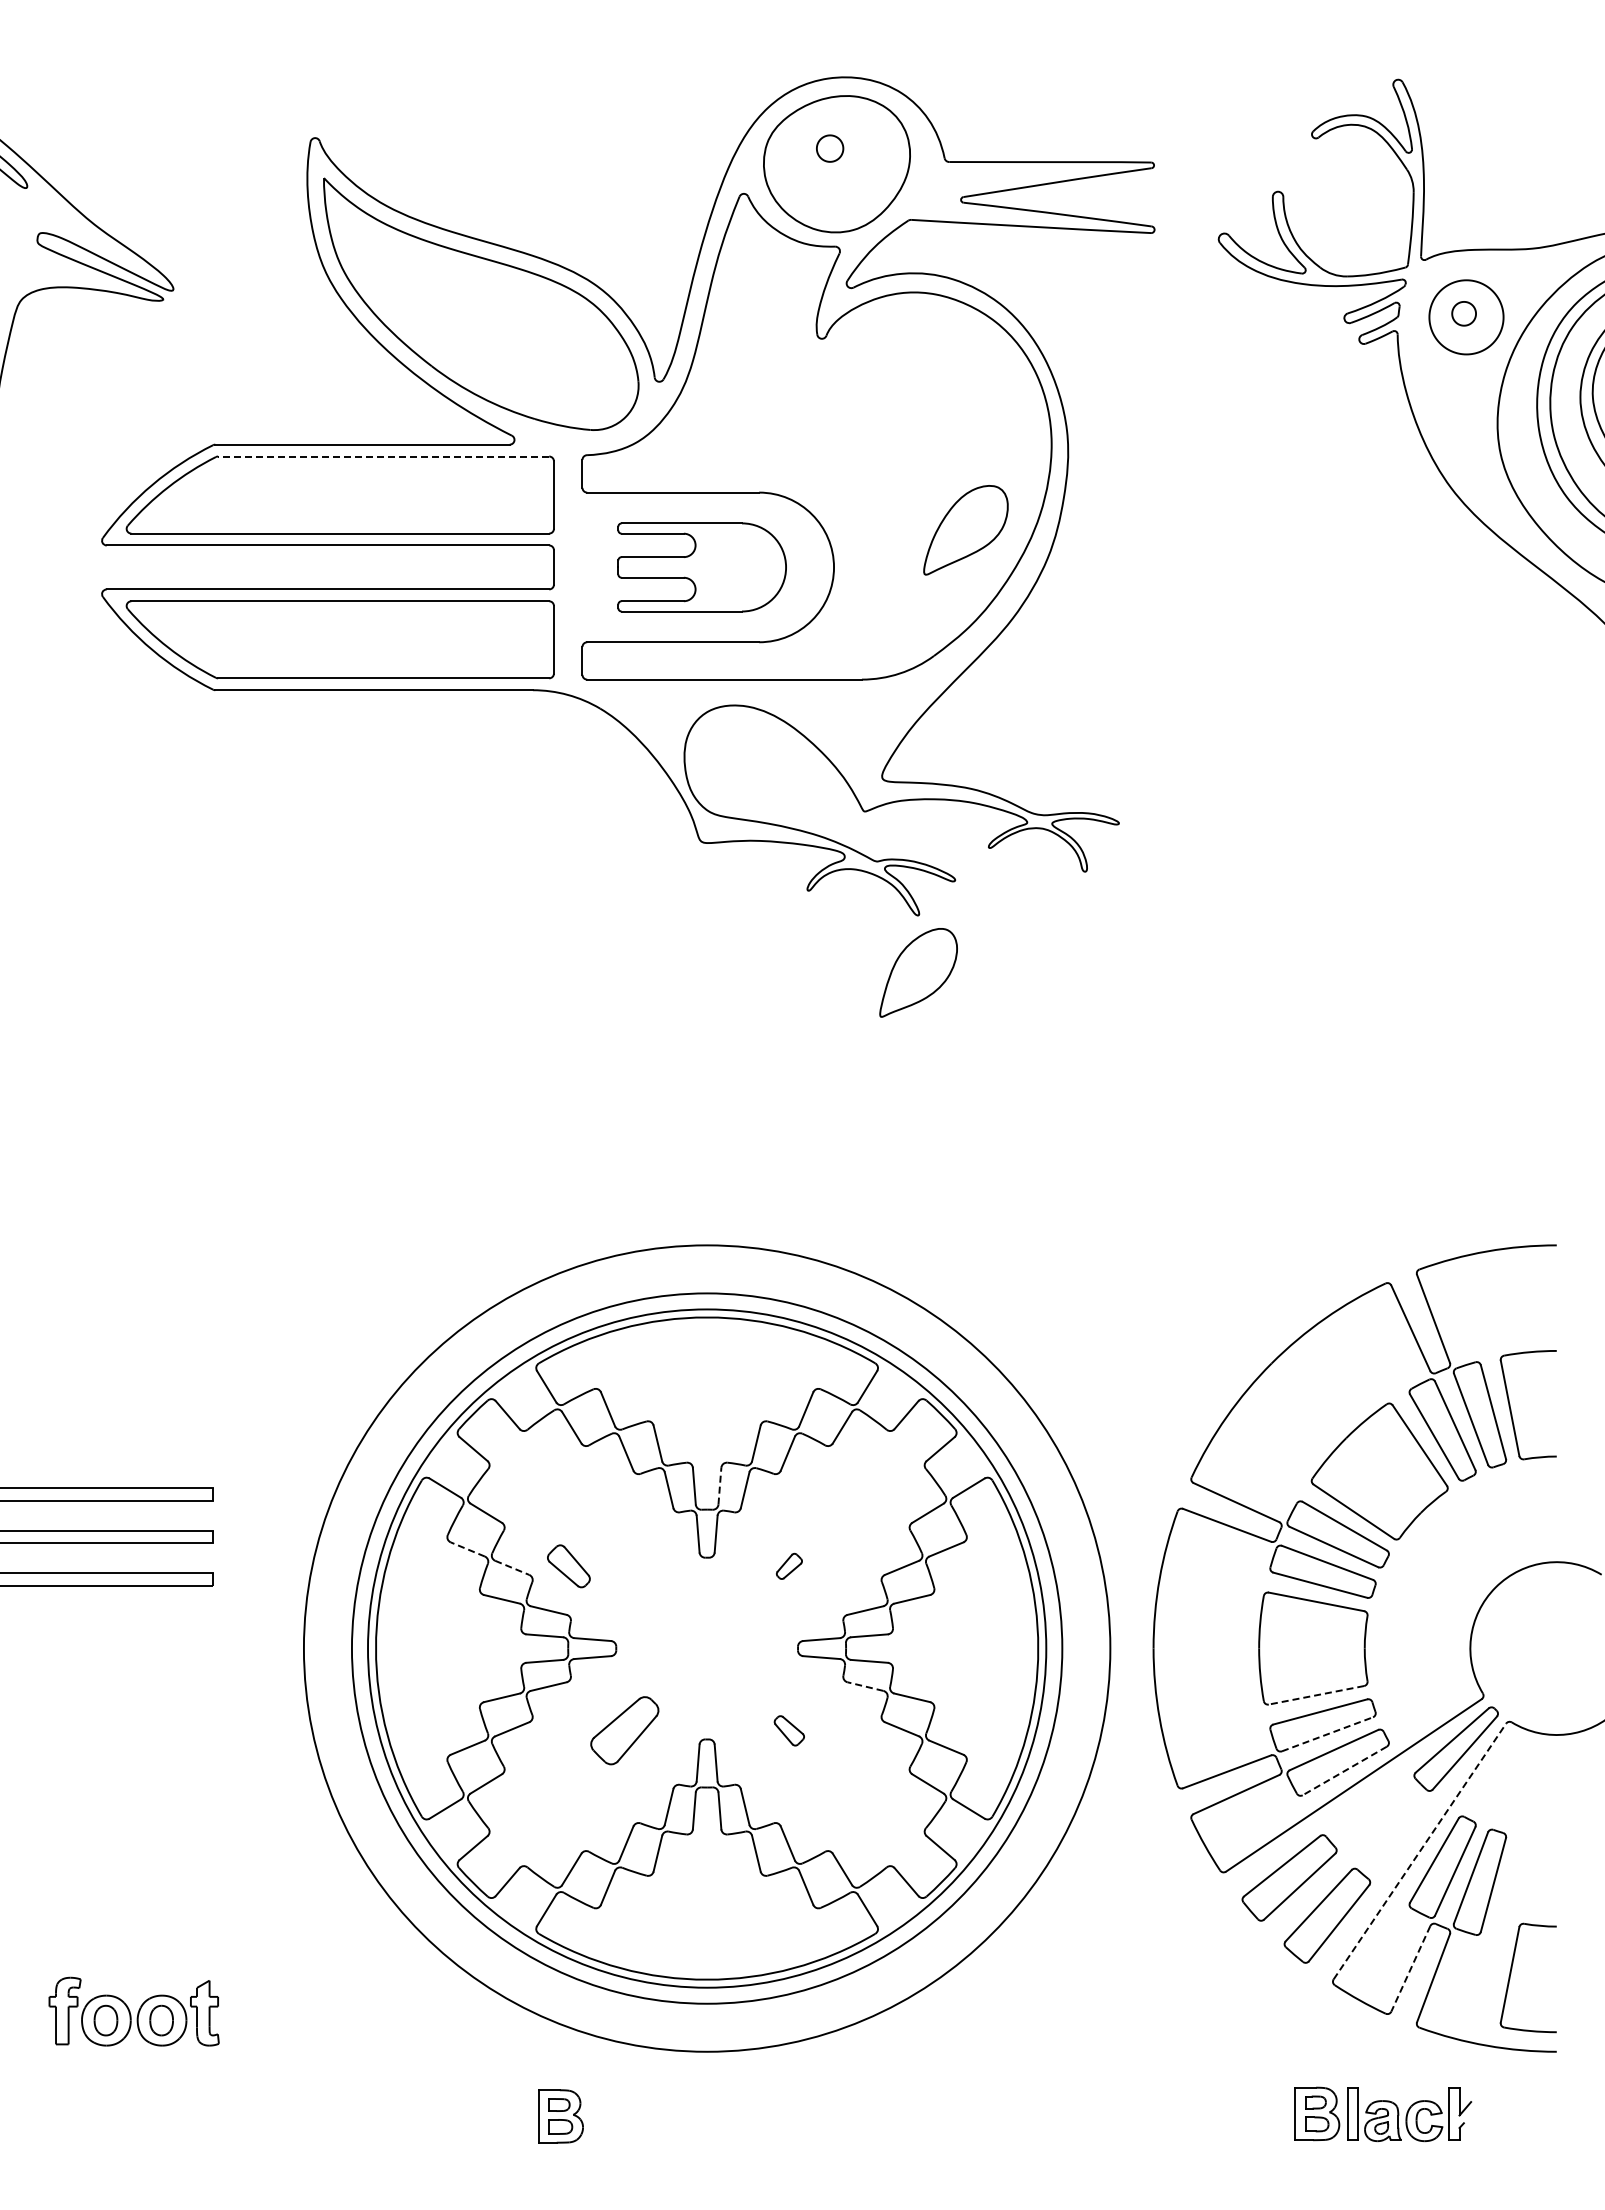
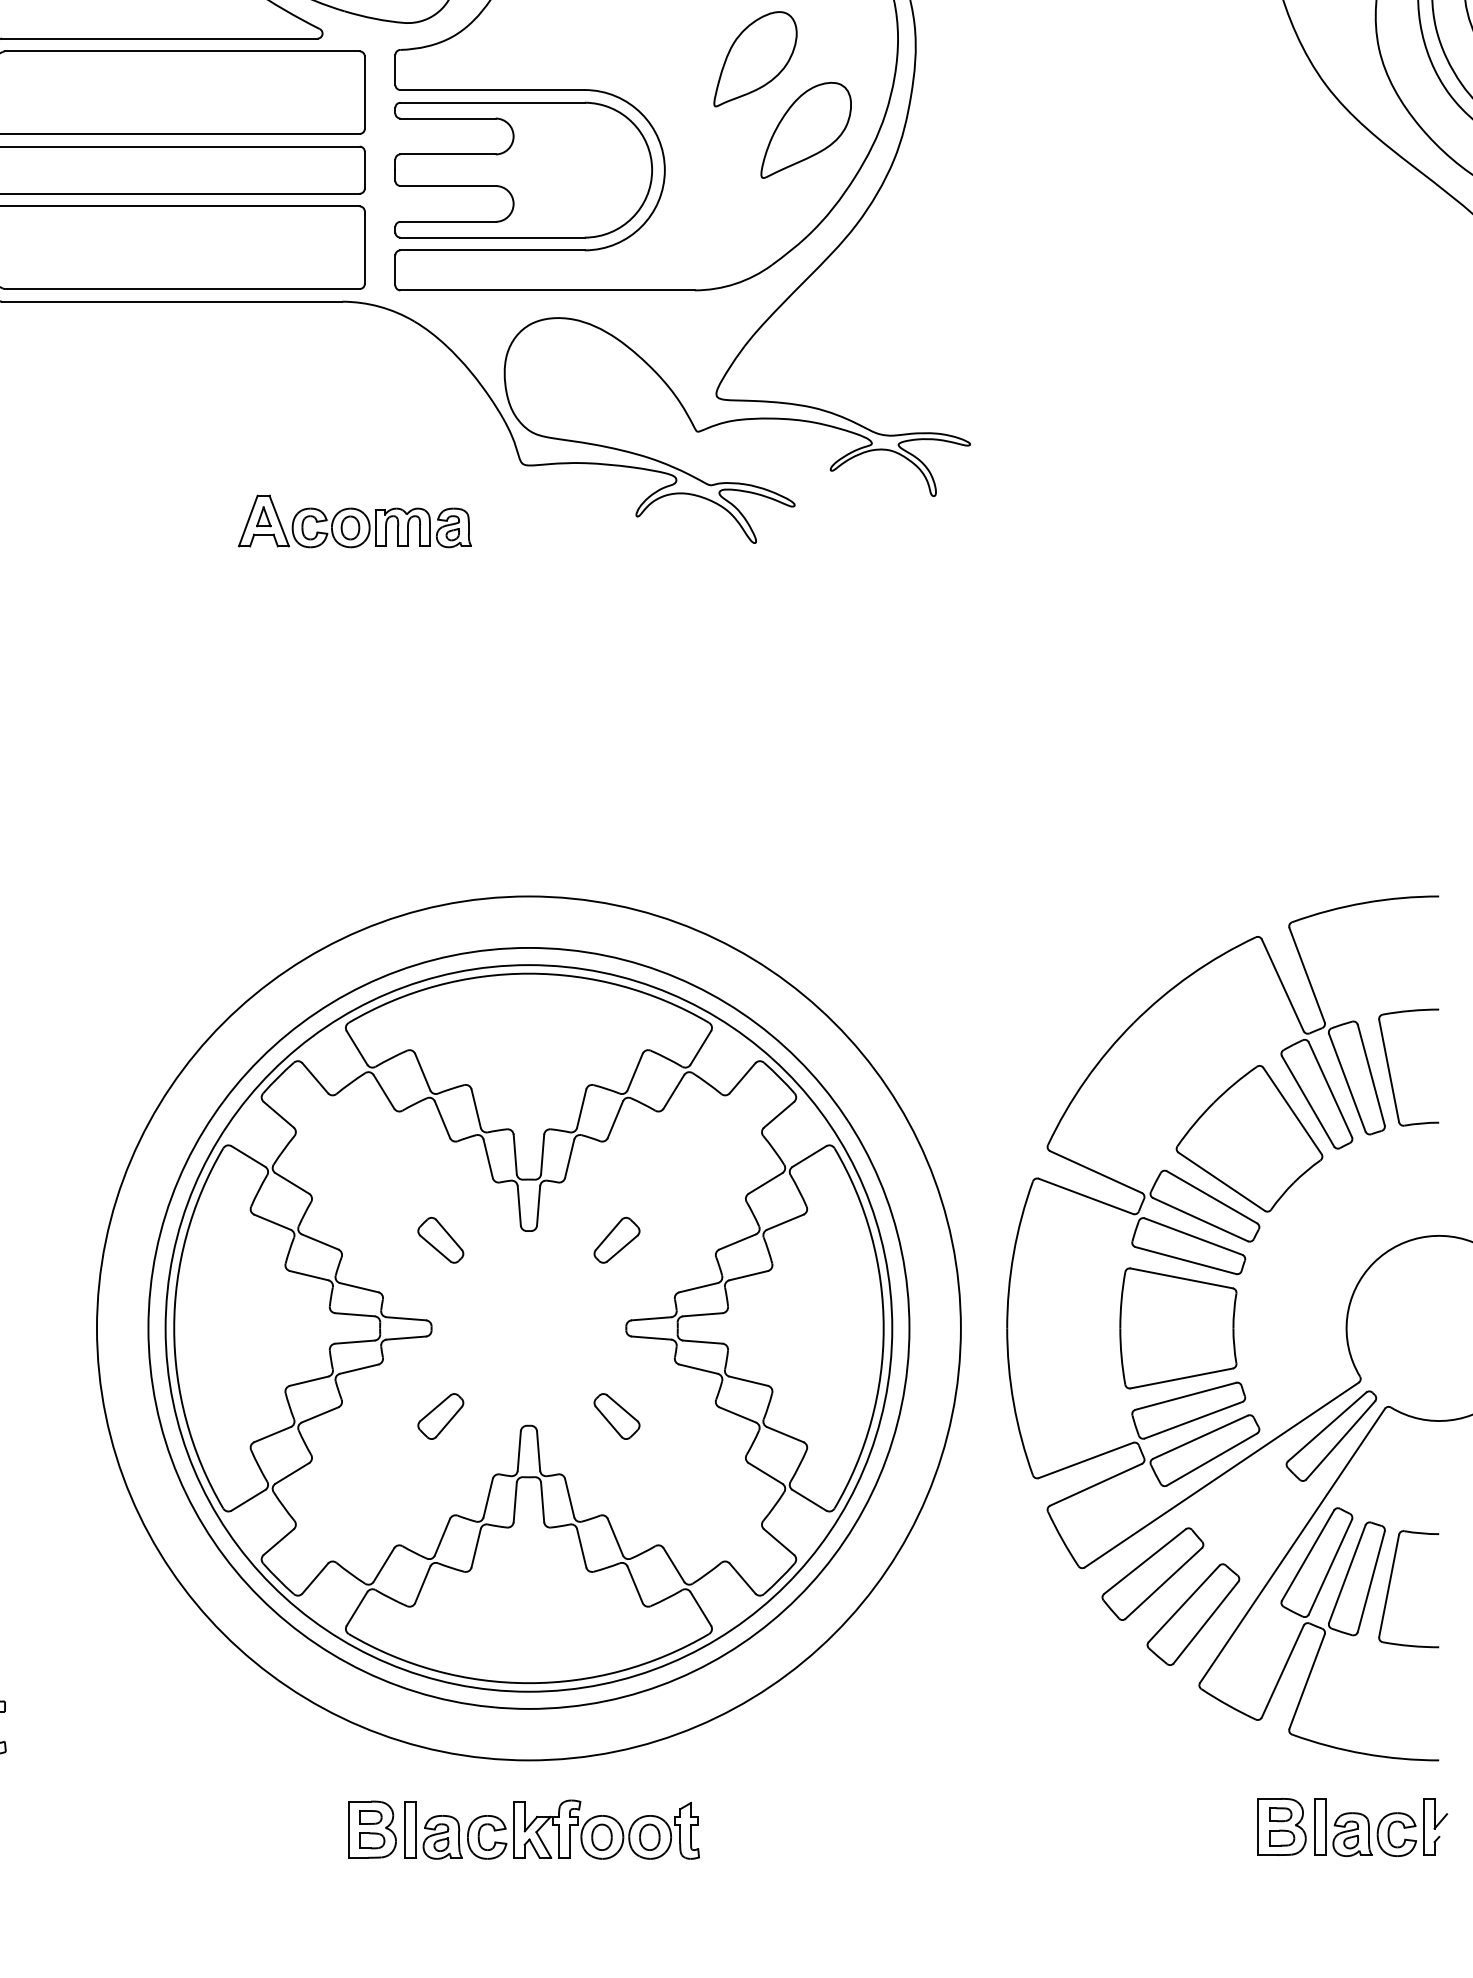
line: (383, 456) -> (182, 51), dashed -> solid
part: (701, 567) -> (522, 170), size x1.43
part: (544, 895) -> (354, 521), added
part: (918, 972) -> (755, 58), moved
line: (719, 1485) -> (542, 1153), dashed -> solid
line: (467, 1549) -> (272, 1222), dashed -> solid
part: (568, 1566) -> (440, 1240), moved
part: (789, 1566) -> (617, 1240), size x1.67
line: (512, 1568) -> (320, 1242), dashed -> solid
line: (865, 1686) -> (698, 1369), dashed -> solid
line: (1316, 1695) -> (1181, 1378), dashed -> solid
part: (624, 1730) -> (440, 1416), size x0.62
part: (789, 1730) -> (617, 1416), size x1.43
line: (1327, 1734) -> (1193, 1420), dashed -> solid
line: (1344, 1770) -> (1211, 1459), dashed -> solid
line: (1420, 1851) -> (1293, 1545), dashed -> solid
line: (1410, 1968) -> (1282, 1671), dashed -> solid
part: (1511, 1974) -> (1390, 1585), moved
part: (1383, 2114) -> (1353, 1827), moved
part: (728, 2116) -> (551, 1829), added

